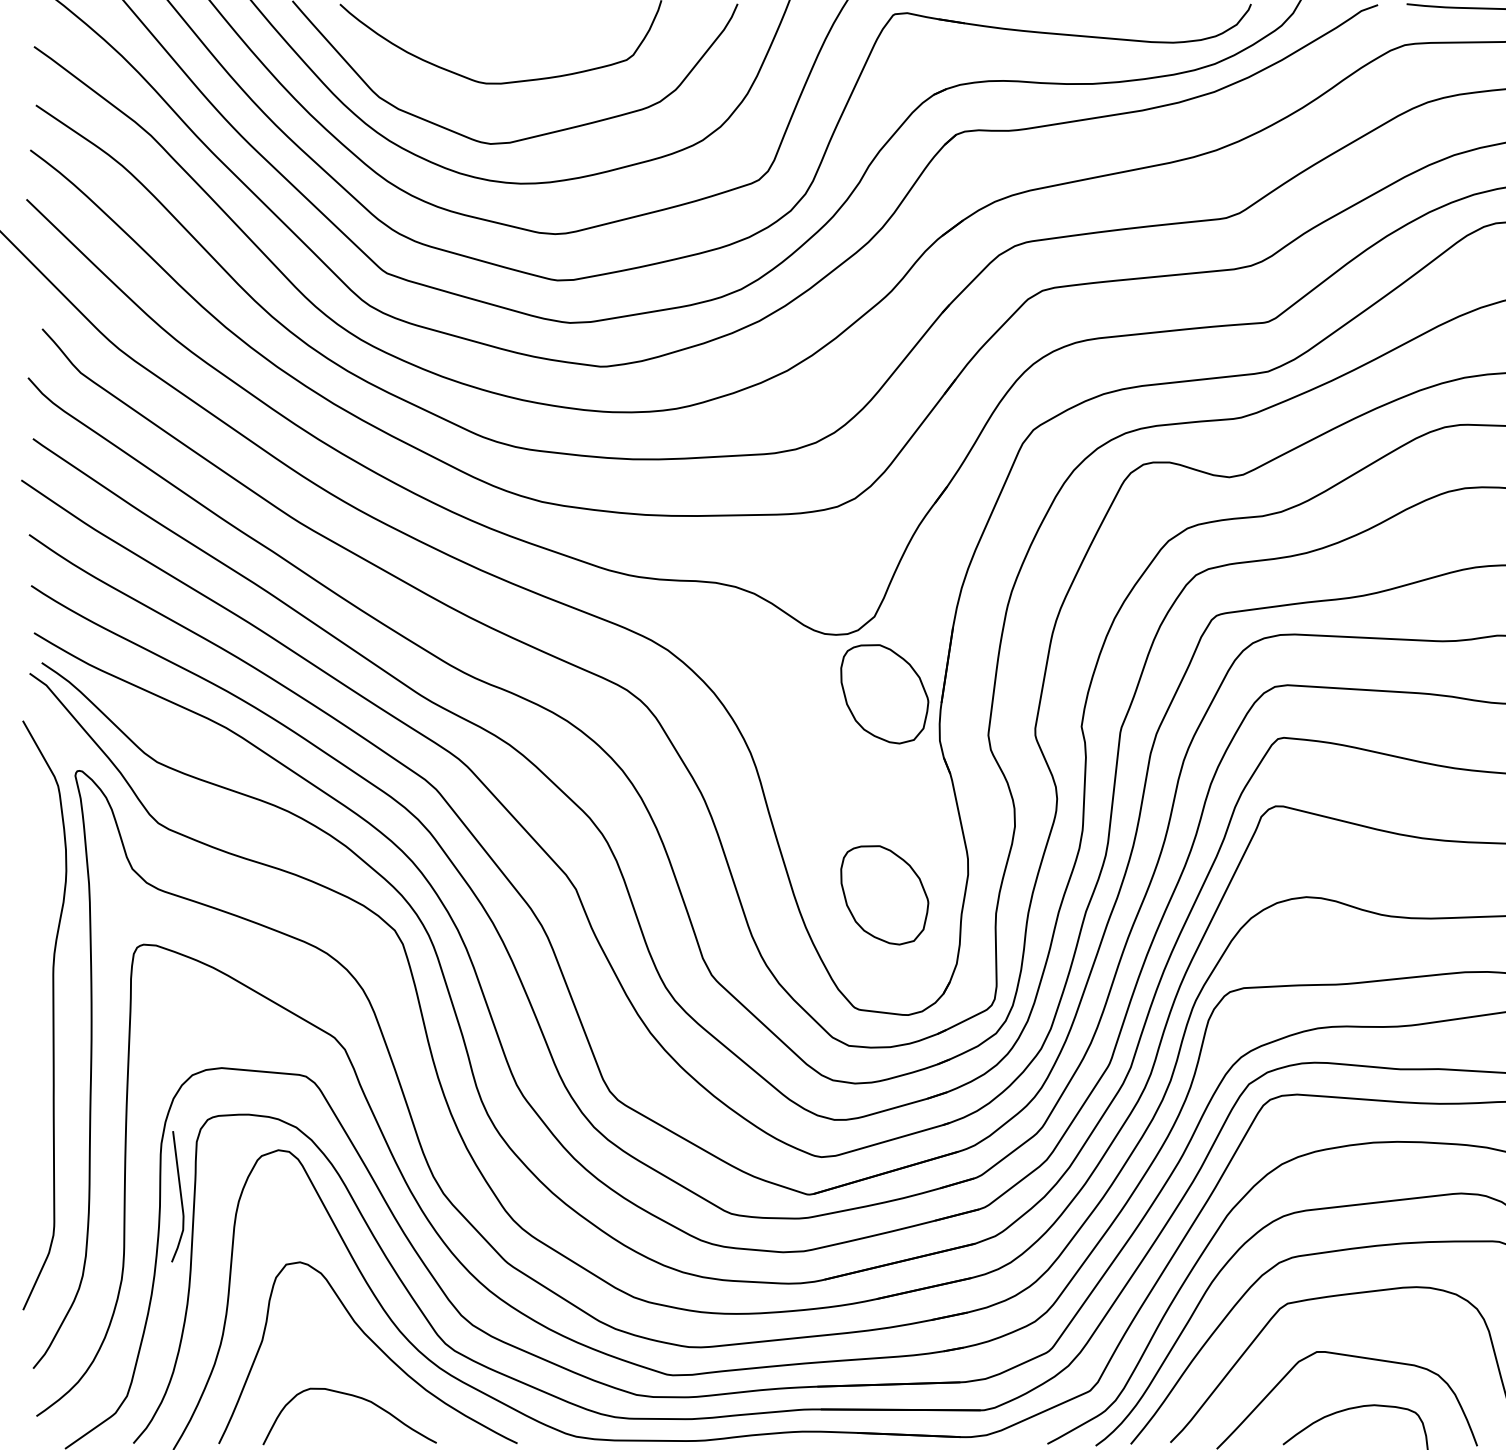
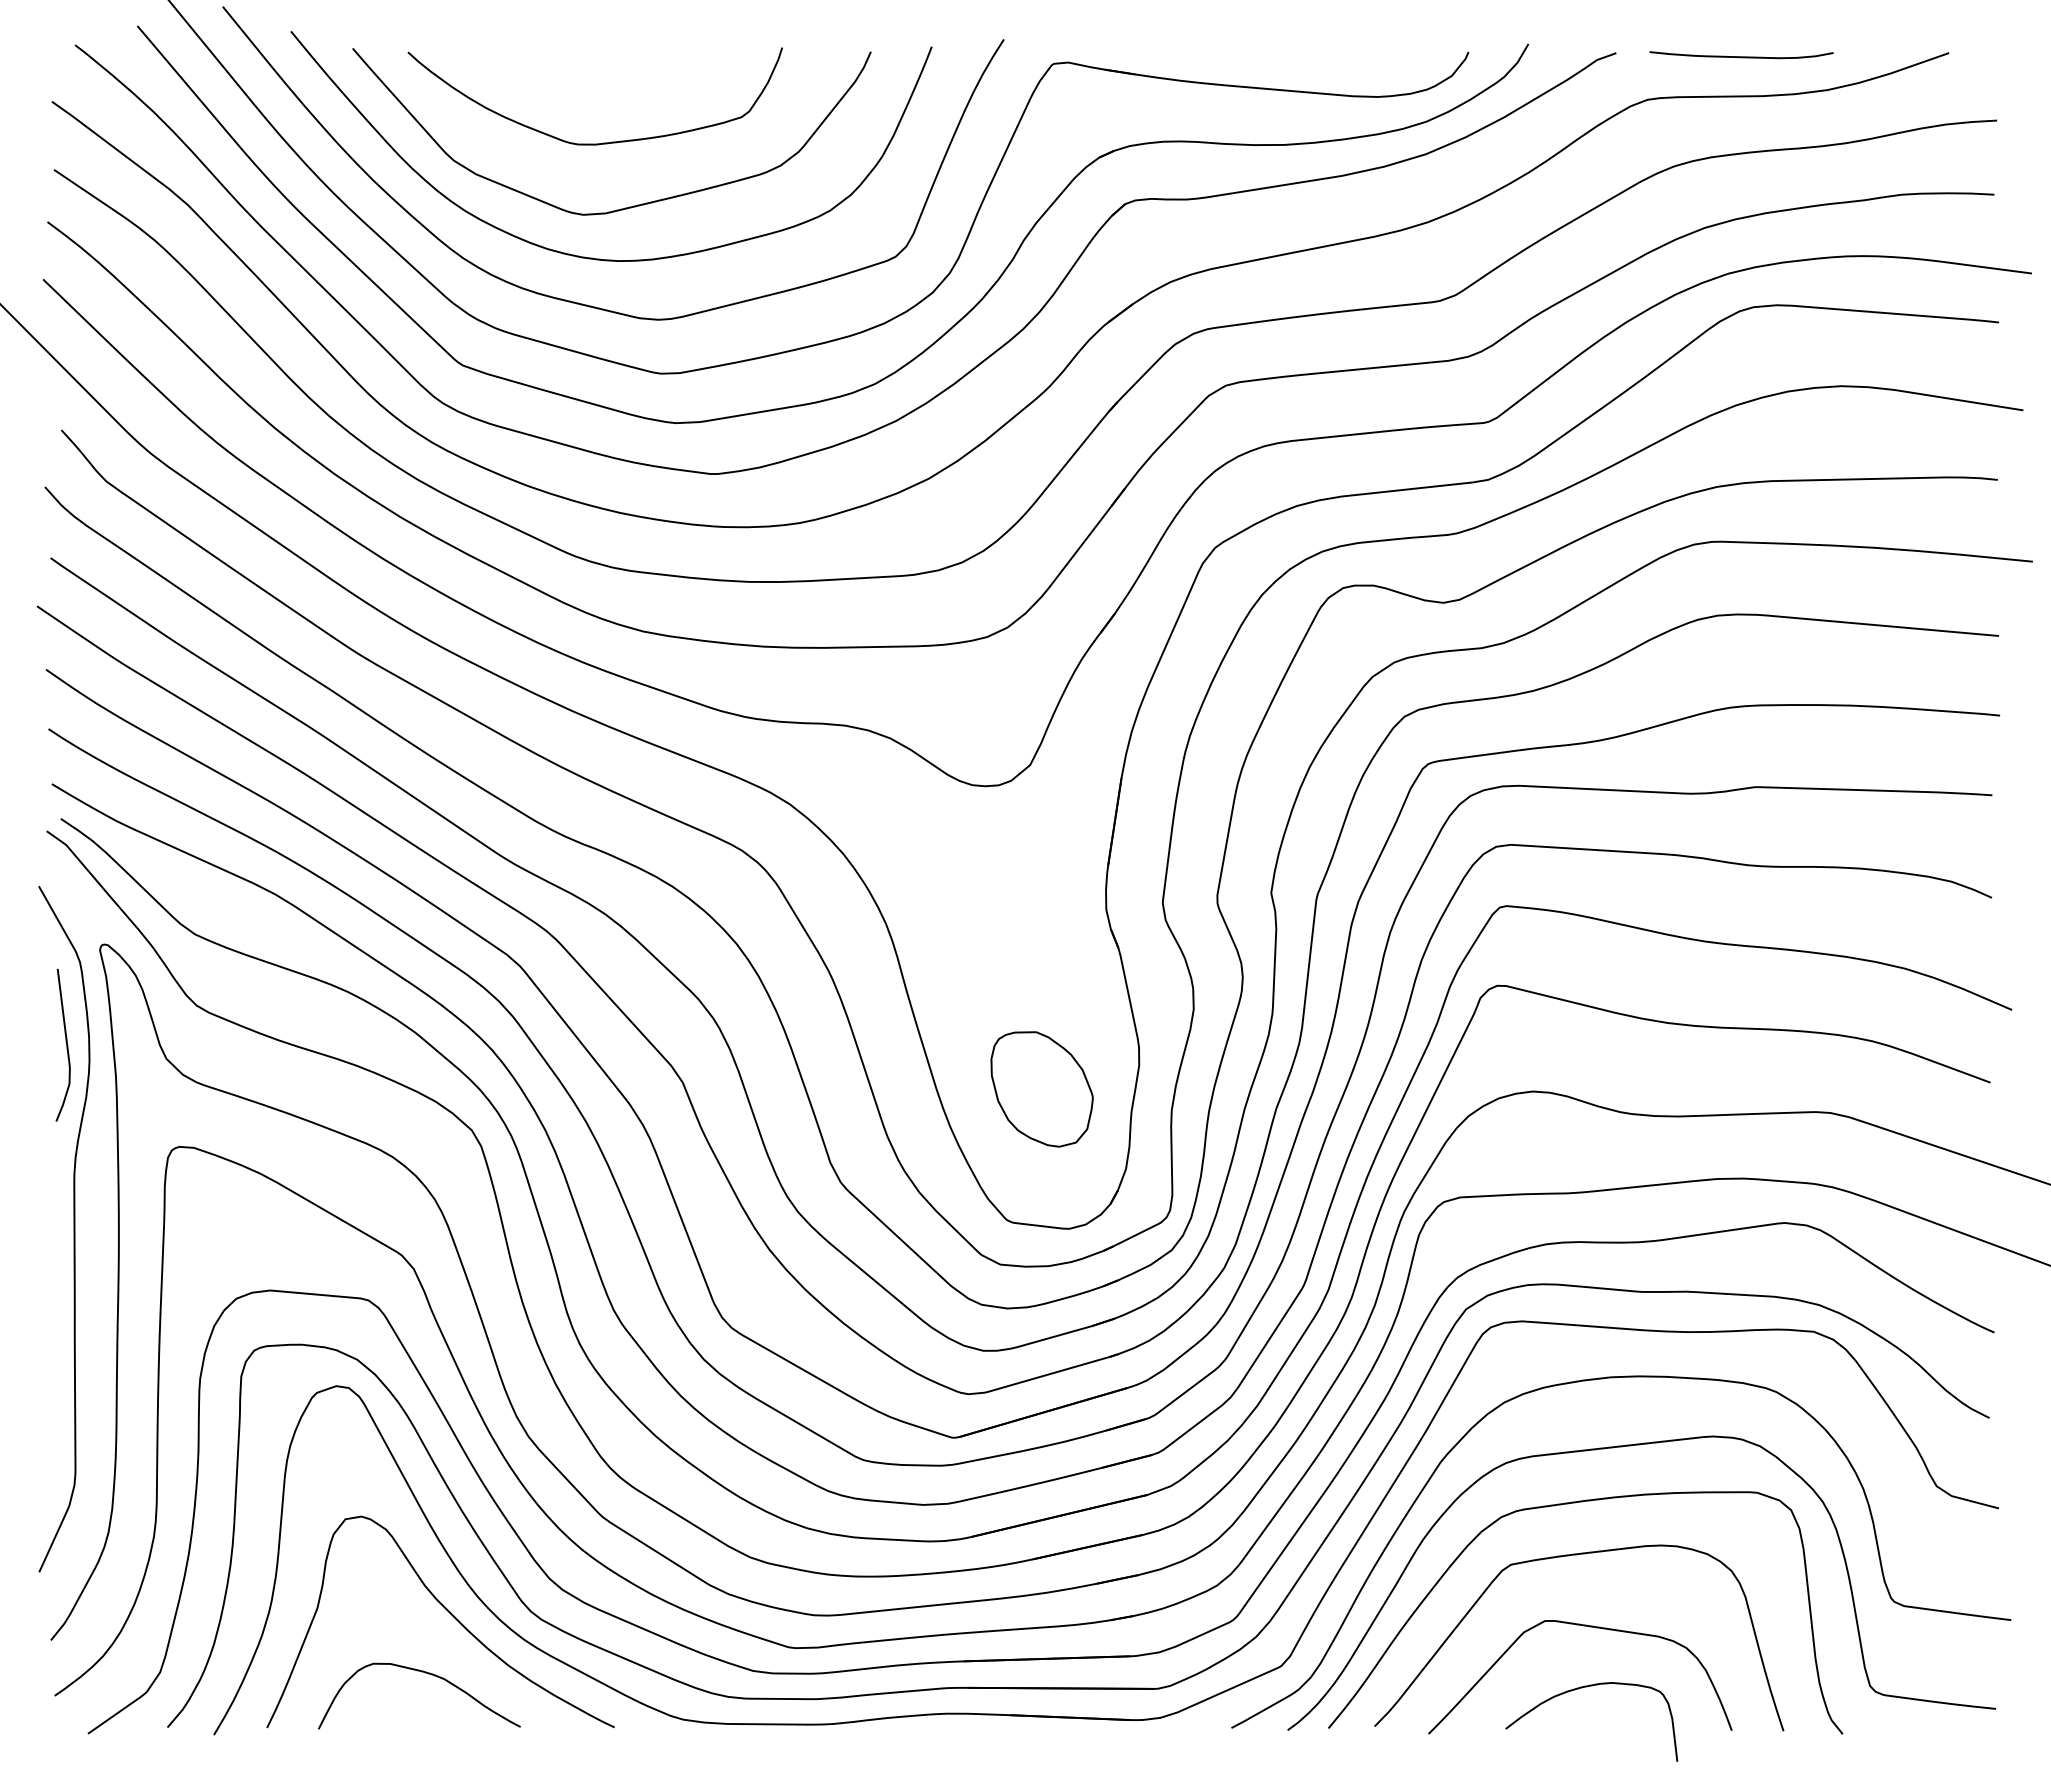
part: (884, 694) -> (1041, 855), removed
curve: (180, 1196) -> (66, 1044), moved

